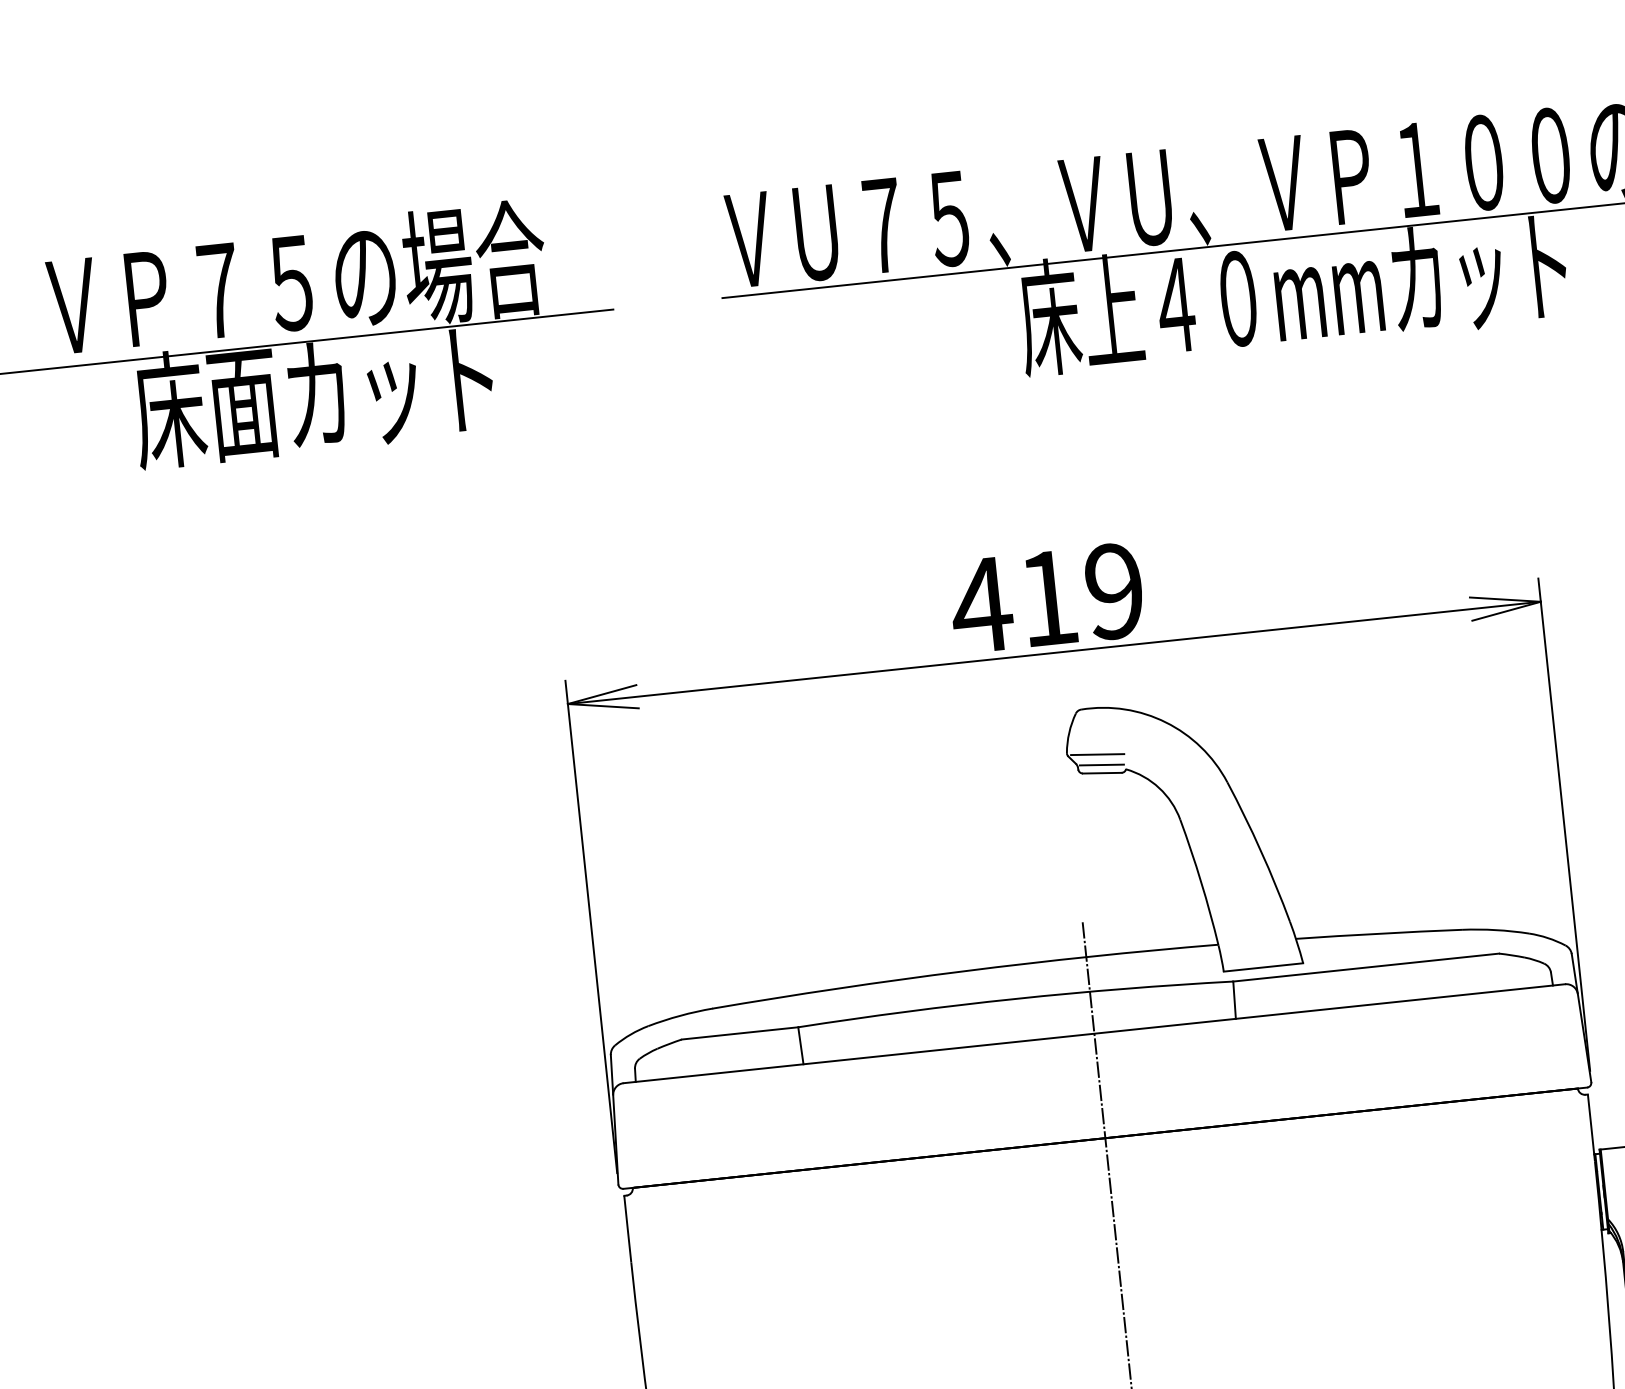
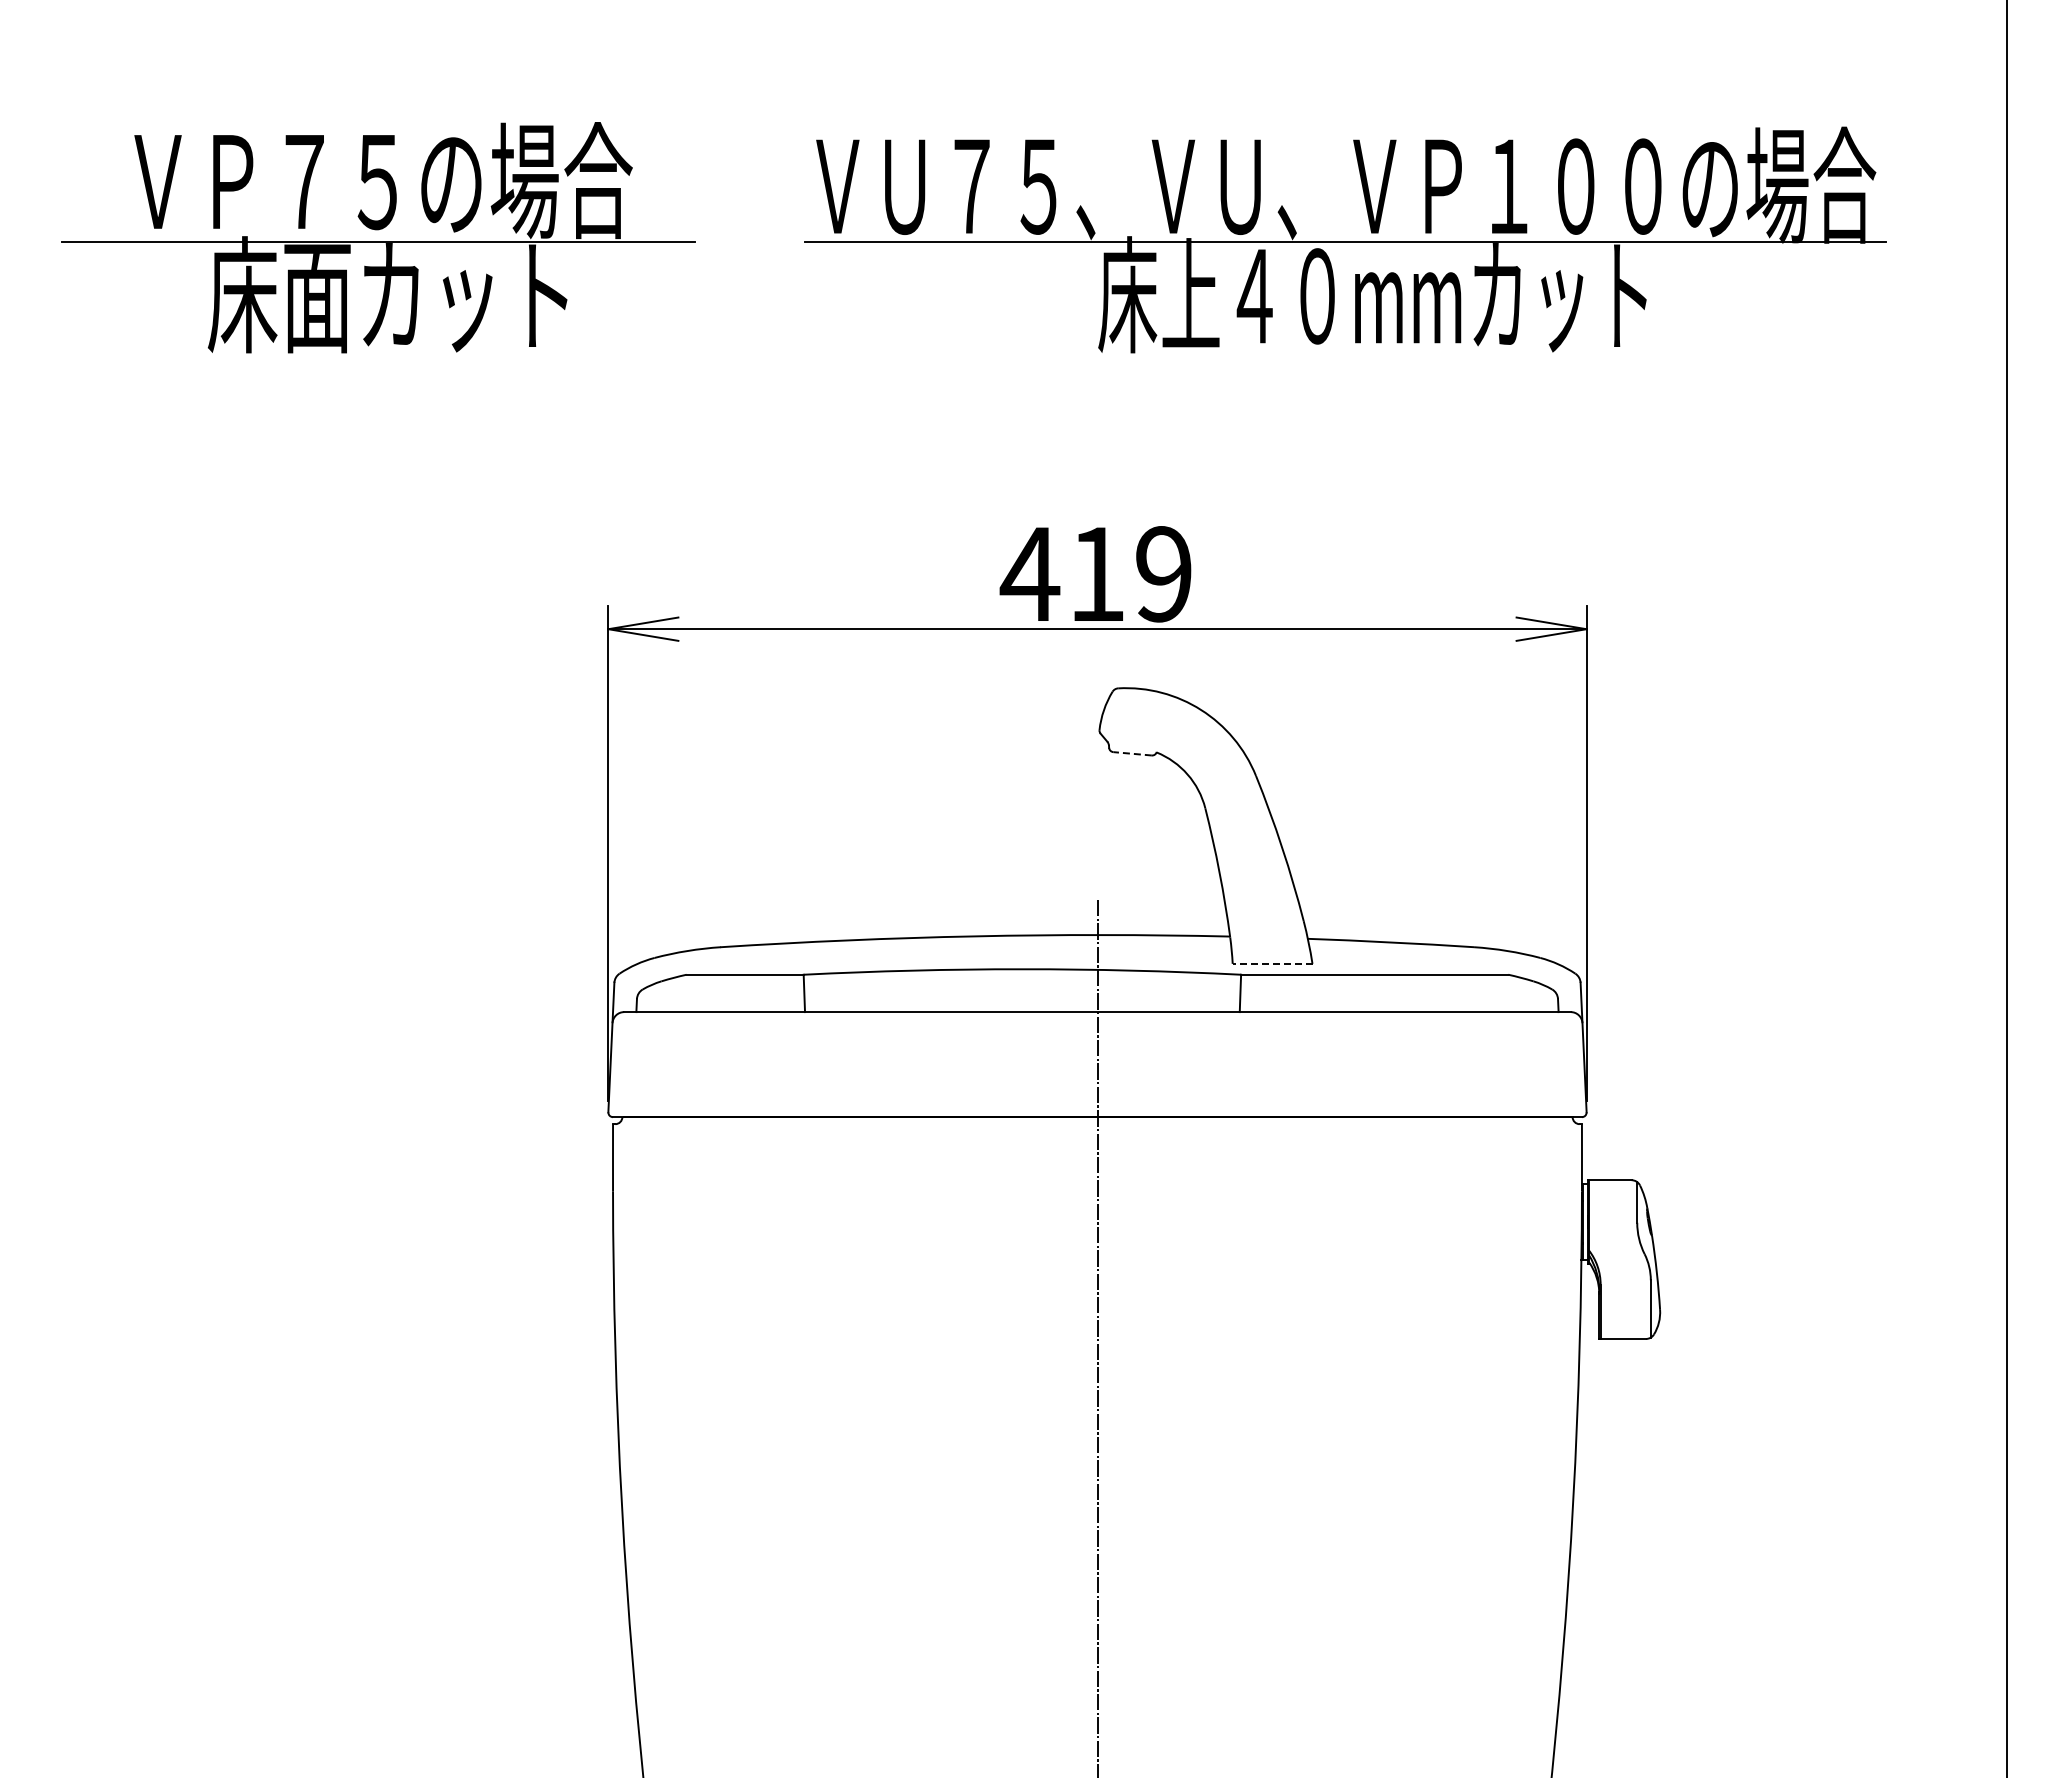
line: (1097, 754) -> (1129, 734), removed
line: (1102, 764) -> (1133, 745), removed
line: (1102, 772) -> (1132, 753), solid -> dashed
line: (1263, 967) -> (1272, 963), solid -> dashed

